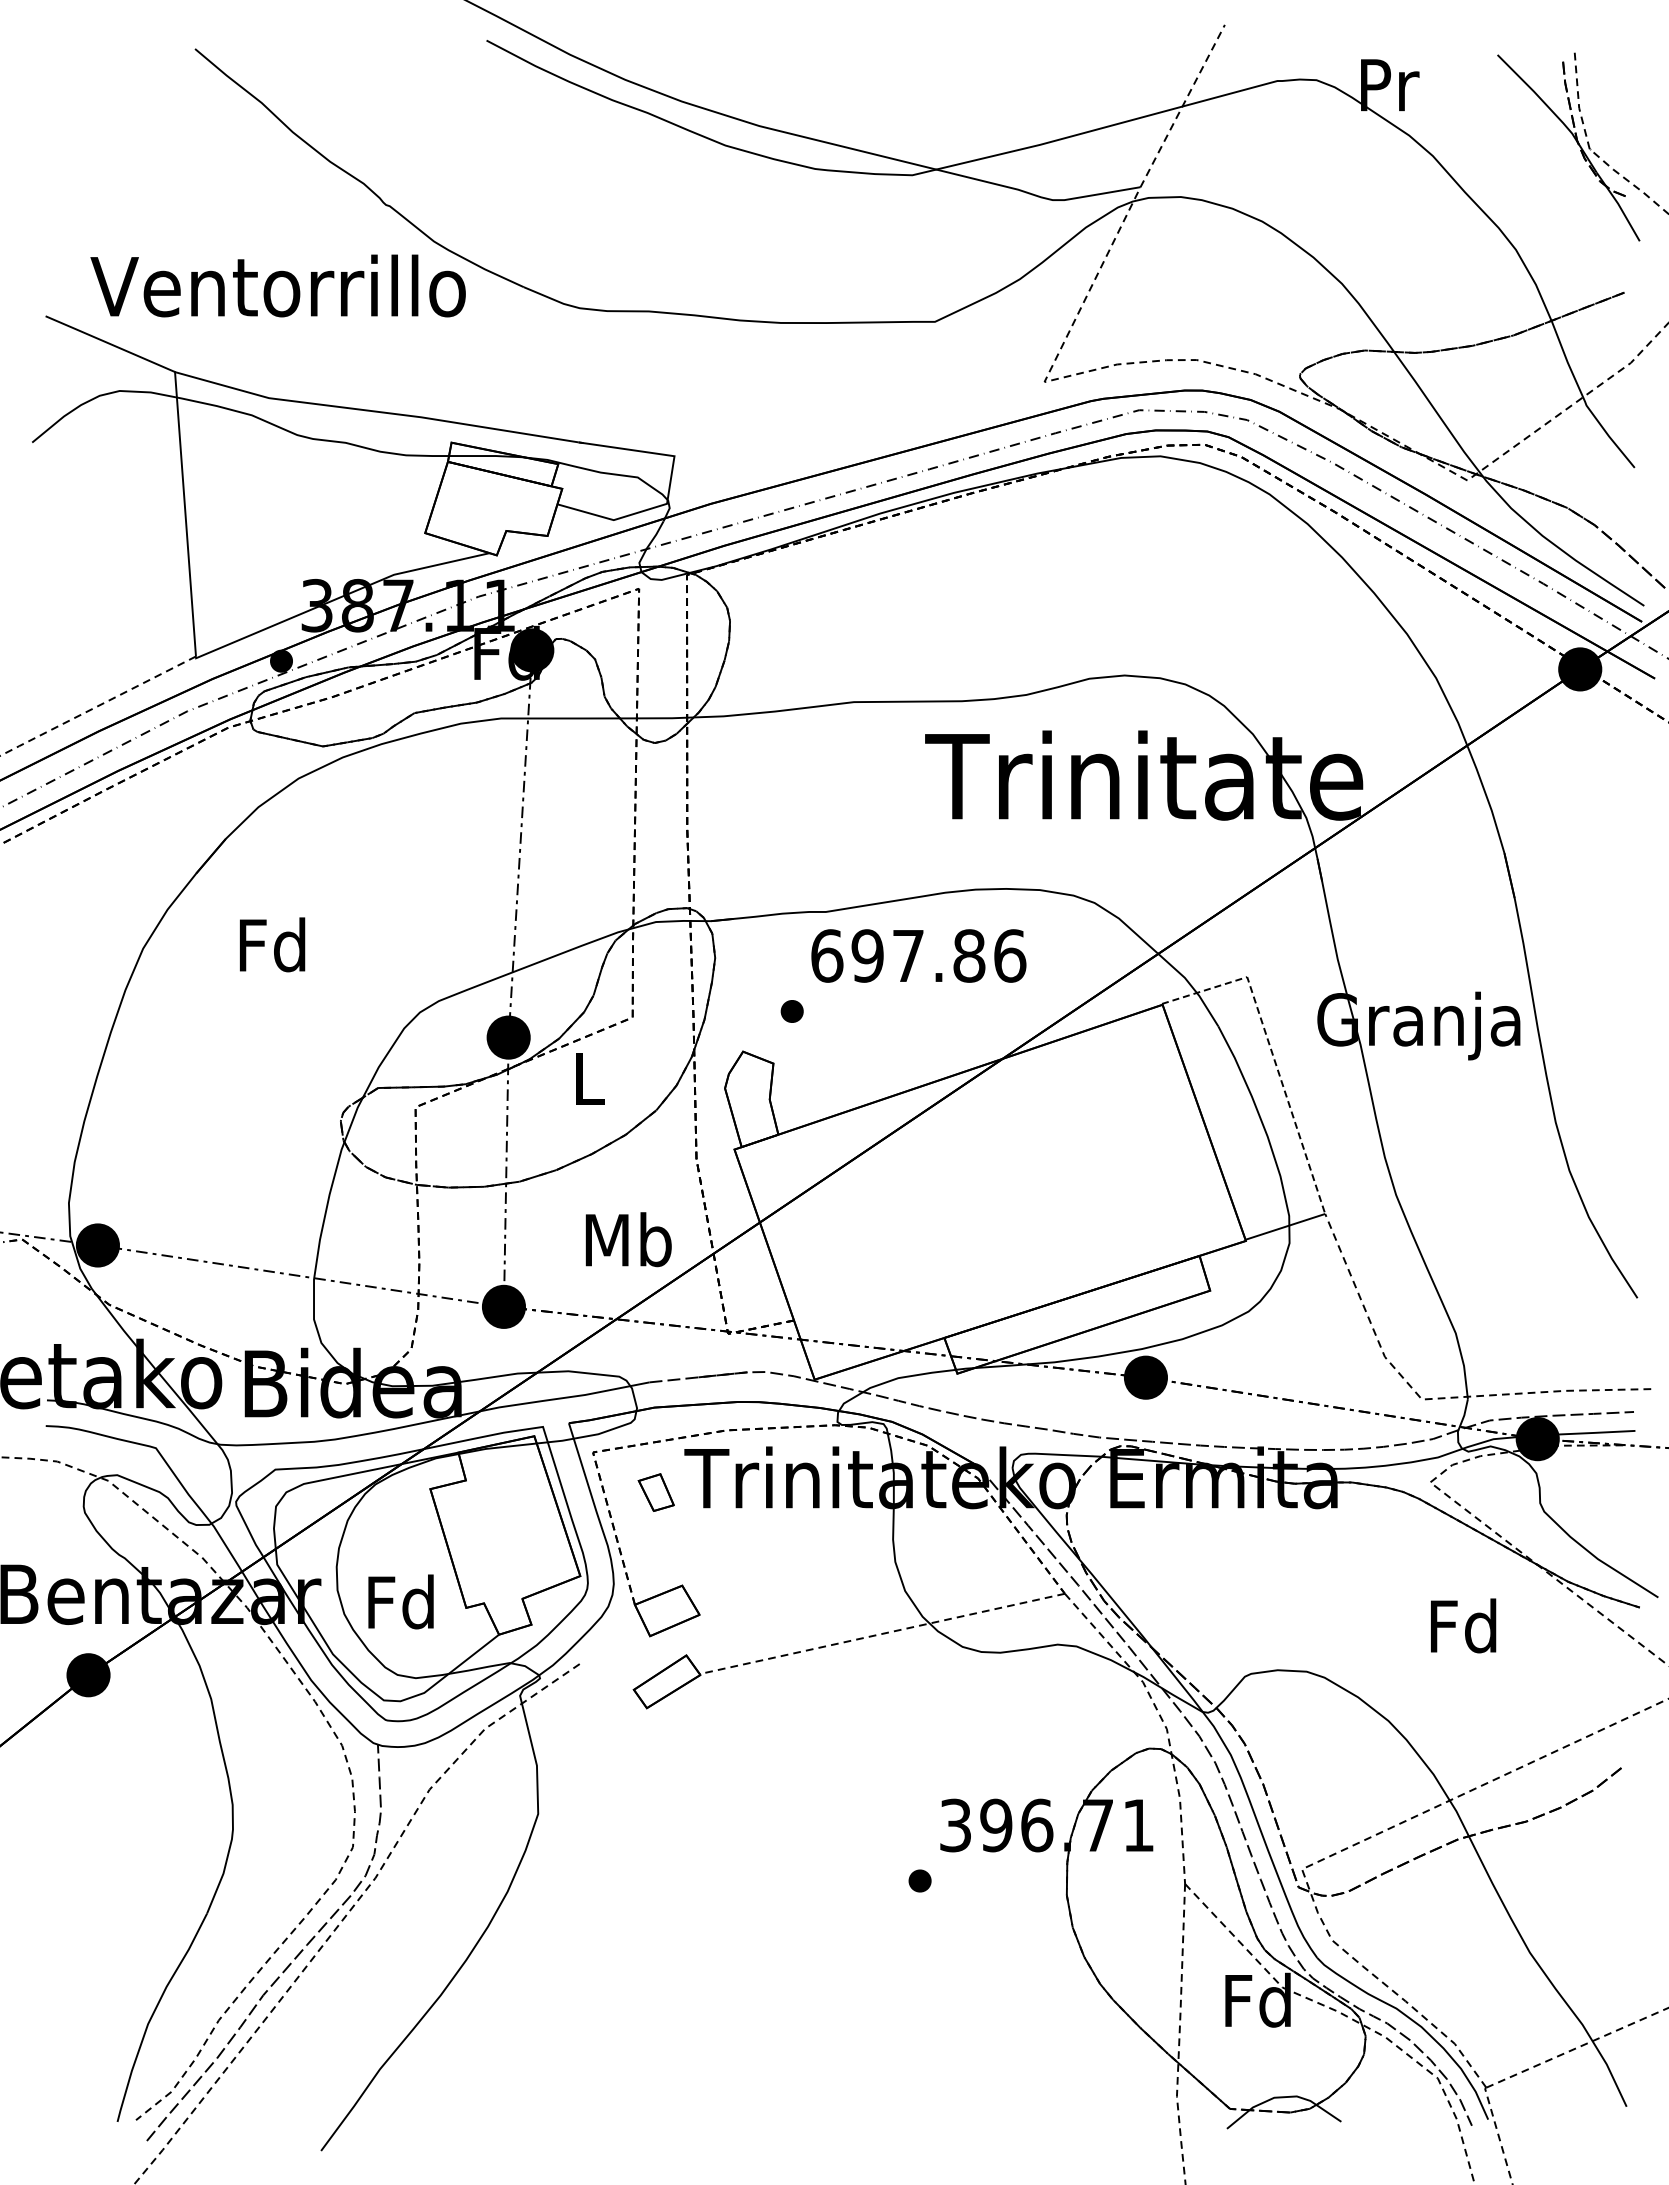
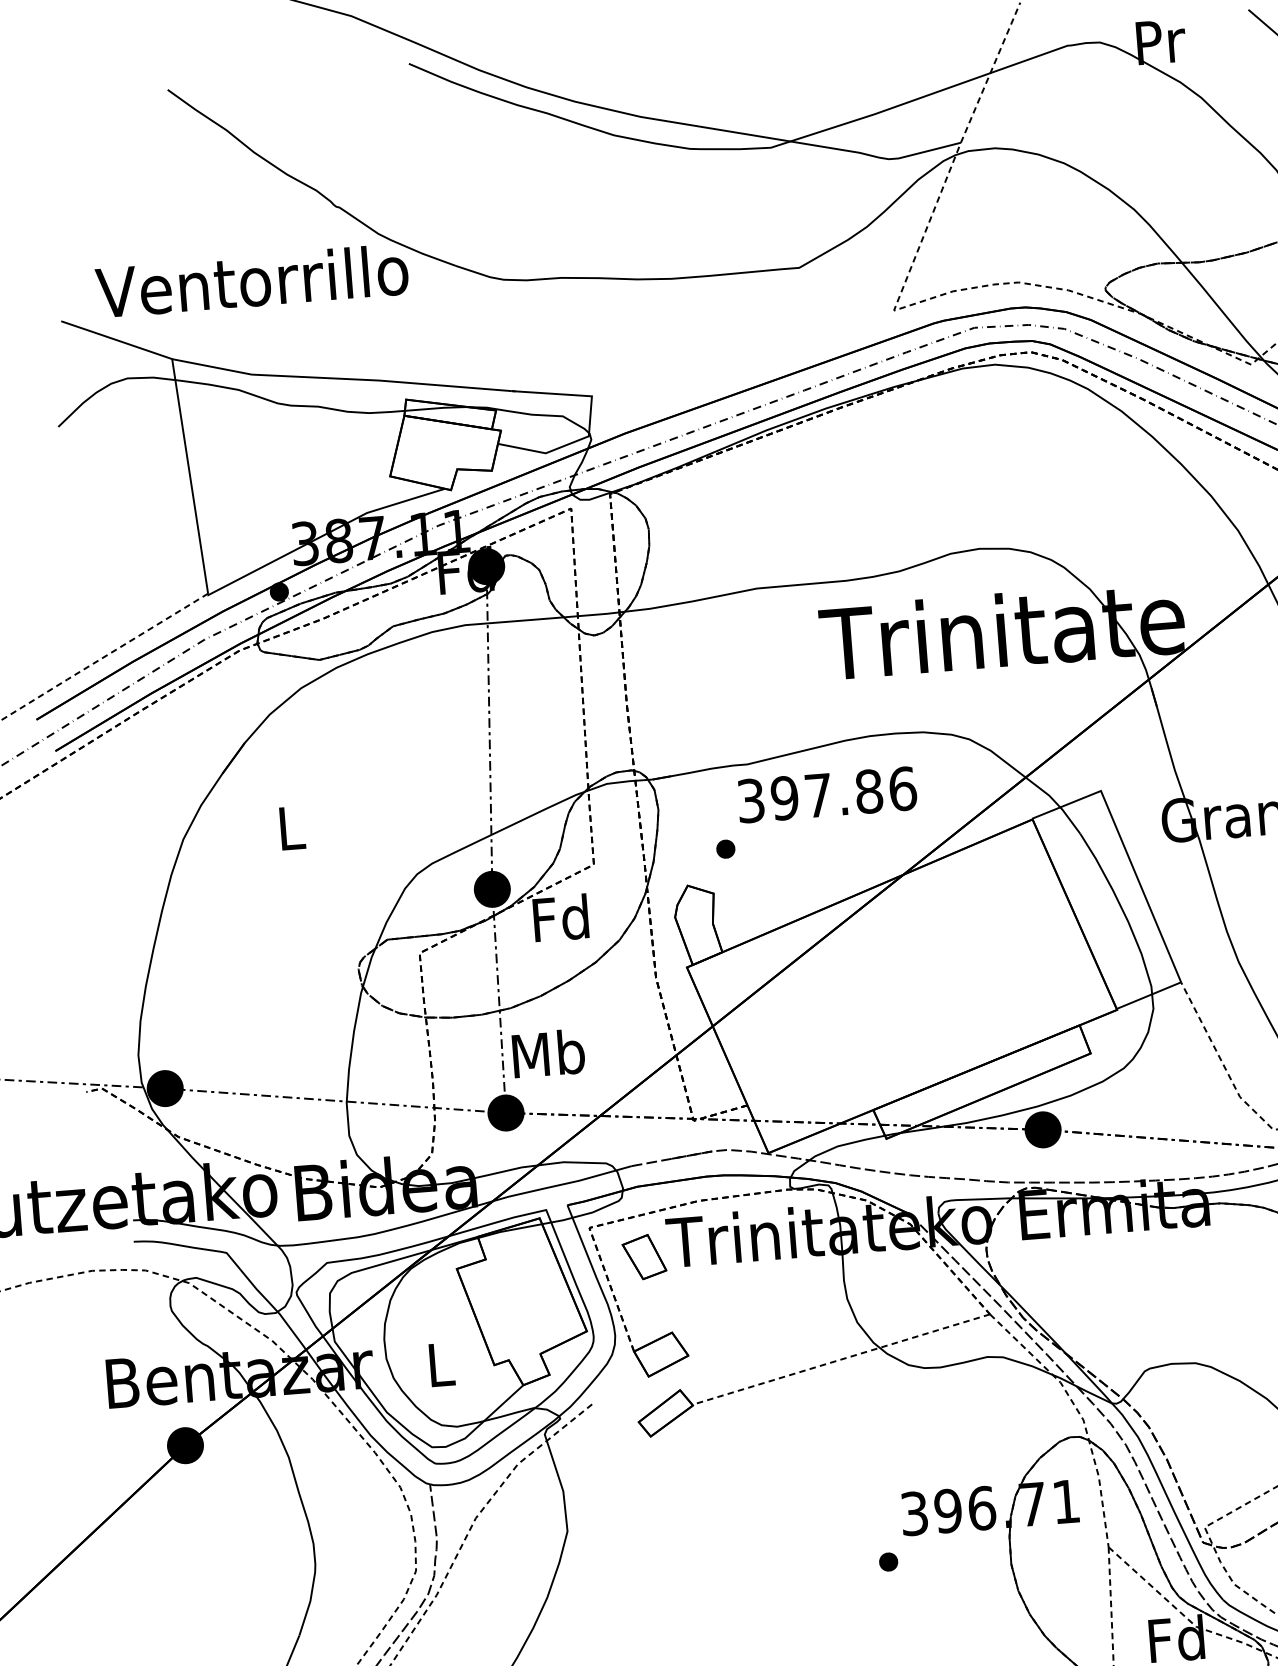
text: (272, 944) -> (290, 827), Fd -> L
text: (827, 955) -> (751, 800), 697.86 -> 397.86
line: (1272, 1052) -> (1126, 851), dashed -> solid
text: (587, 1078) -> (560, 918), L -> Fd
text: (628, 1239) -> (548, 1053), moved
part: (656, 1492) -> (644, 1257), size x1.43
text: (400, 1601) -> (439, 1364), Fd -> L

